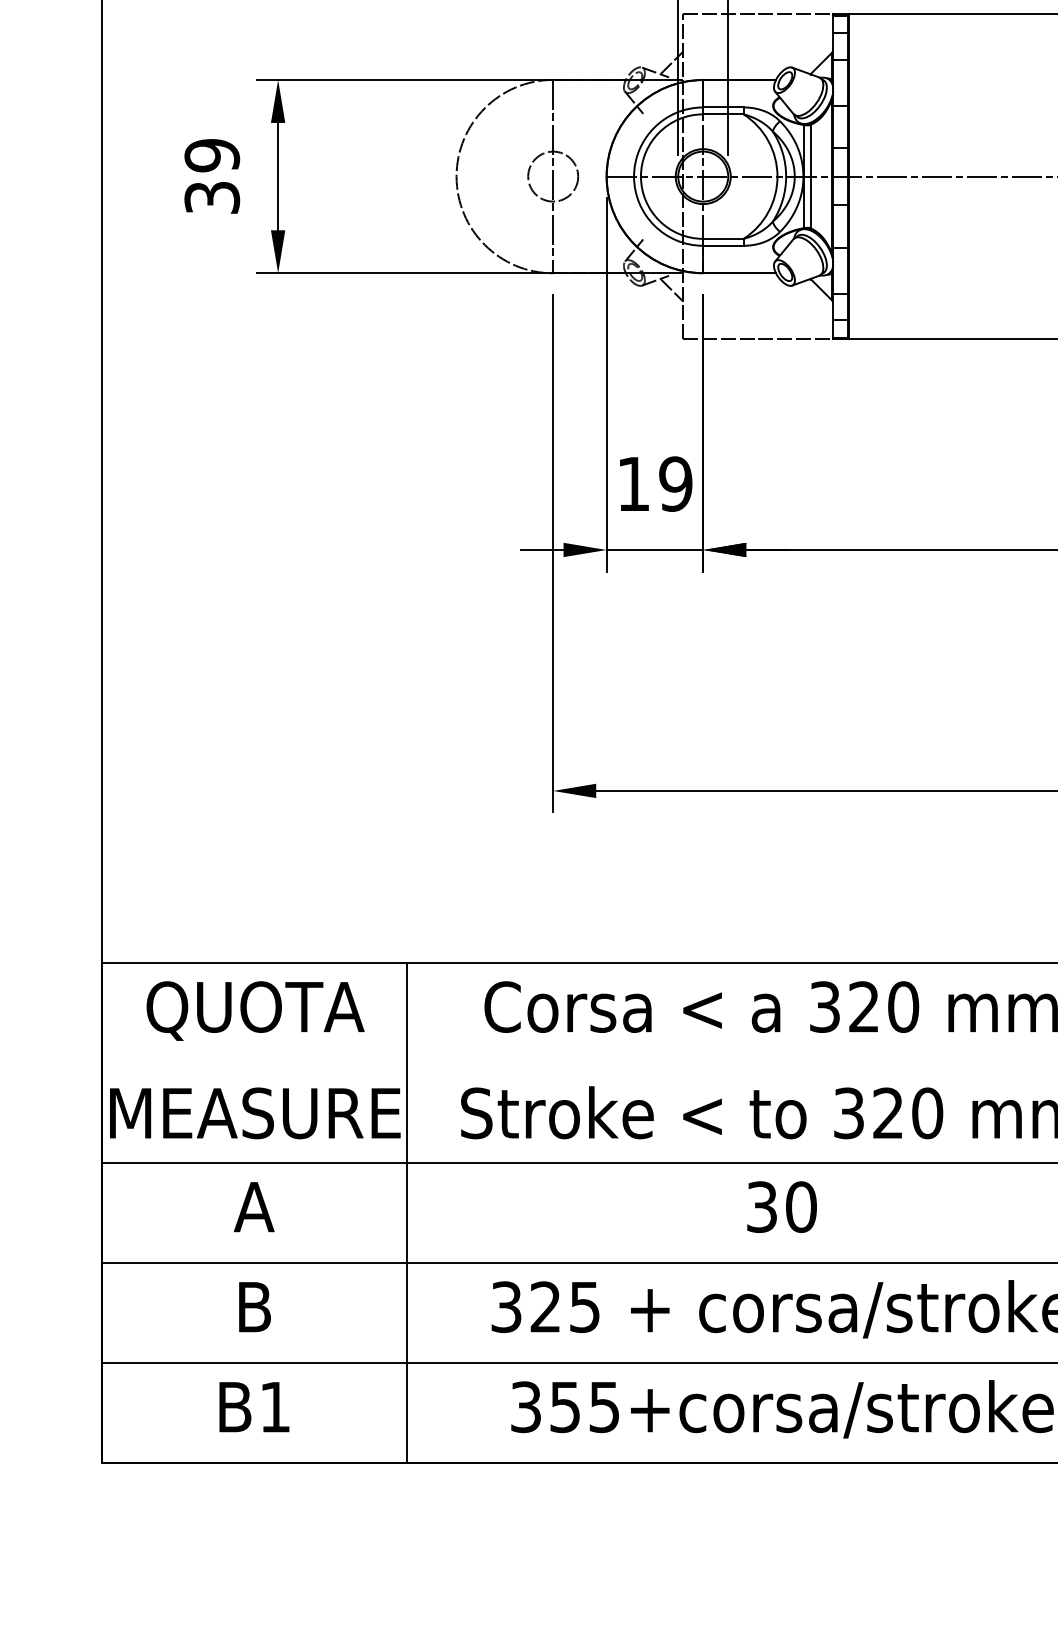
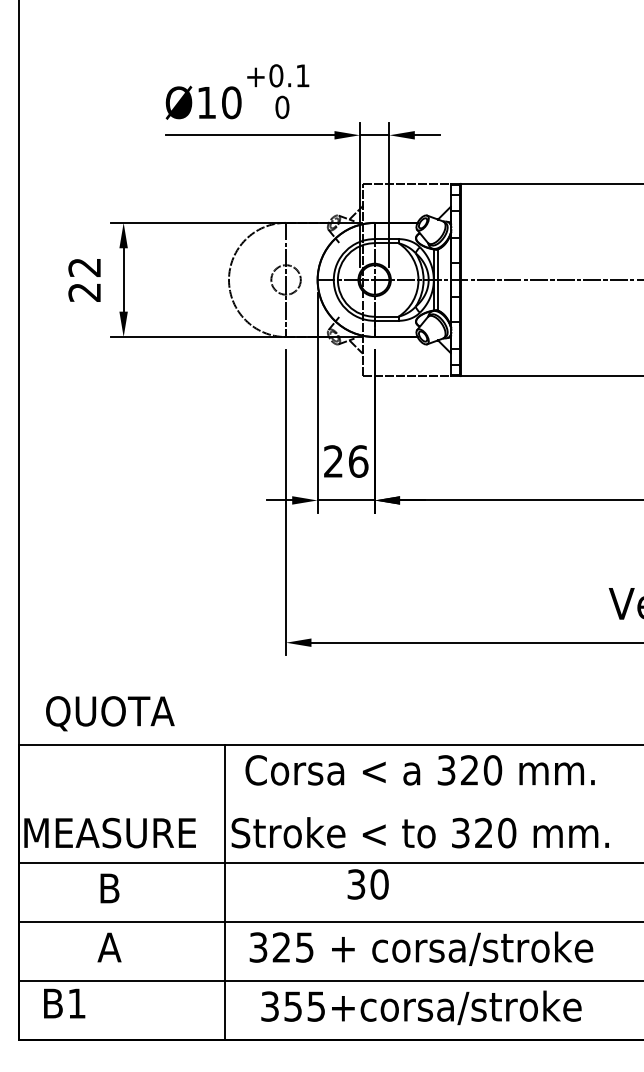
text: (211, 175) -> (84, 279), 39 -> 22
text: (655, 484) -> (346, 461), 19 -> 26
text: (255, 1010) -> (110, 713), moved
text: (254, 1207) -> (109, 888), A -> B
text: (780, 1207) -> (367, 884), moved
line: (406, 1212) -> (224, 891), moved
text: (254, 1307) -> (109, 947), B -> A
text: (254, 1406) -> (64, 1003), moved

